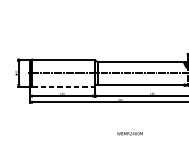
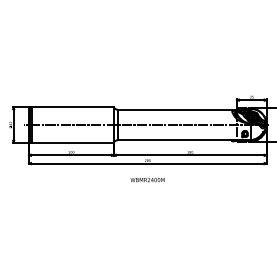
line: (64, 86) -> (73, 142), dashed -> solid
text: (129, 134) -> (147, 180), moved

